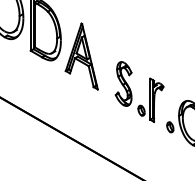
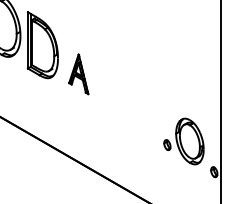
part: (81, 56) -> (78, 74), size x0.6
part: (132, 93) -> (129, 111), removed

